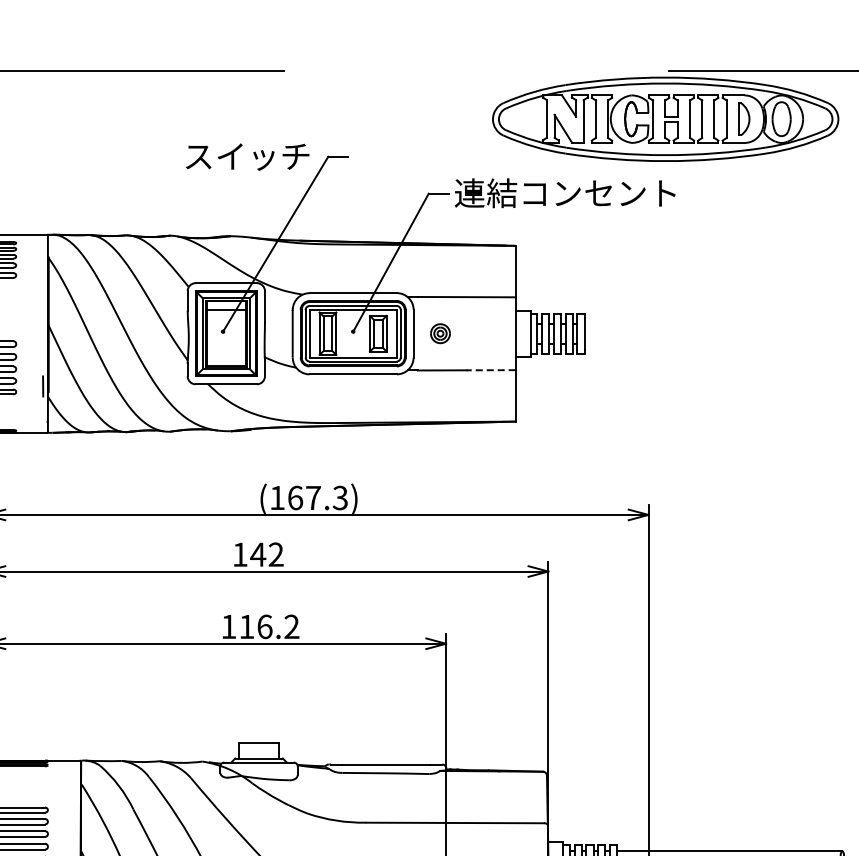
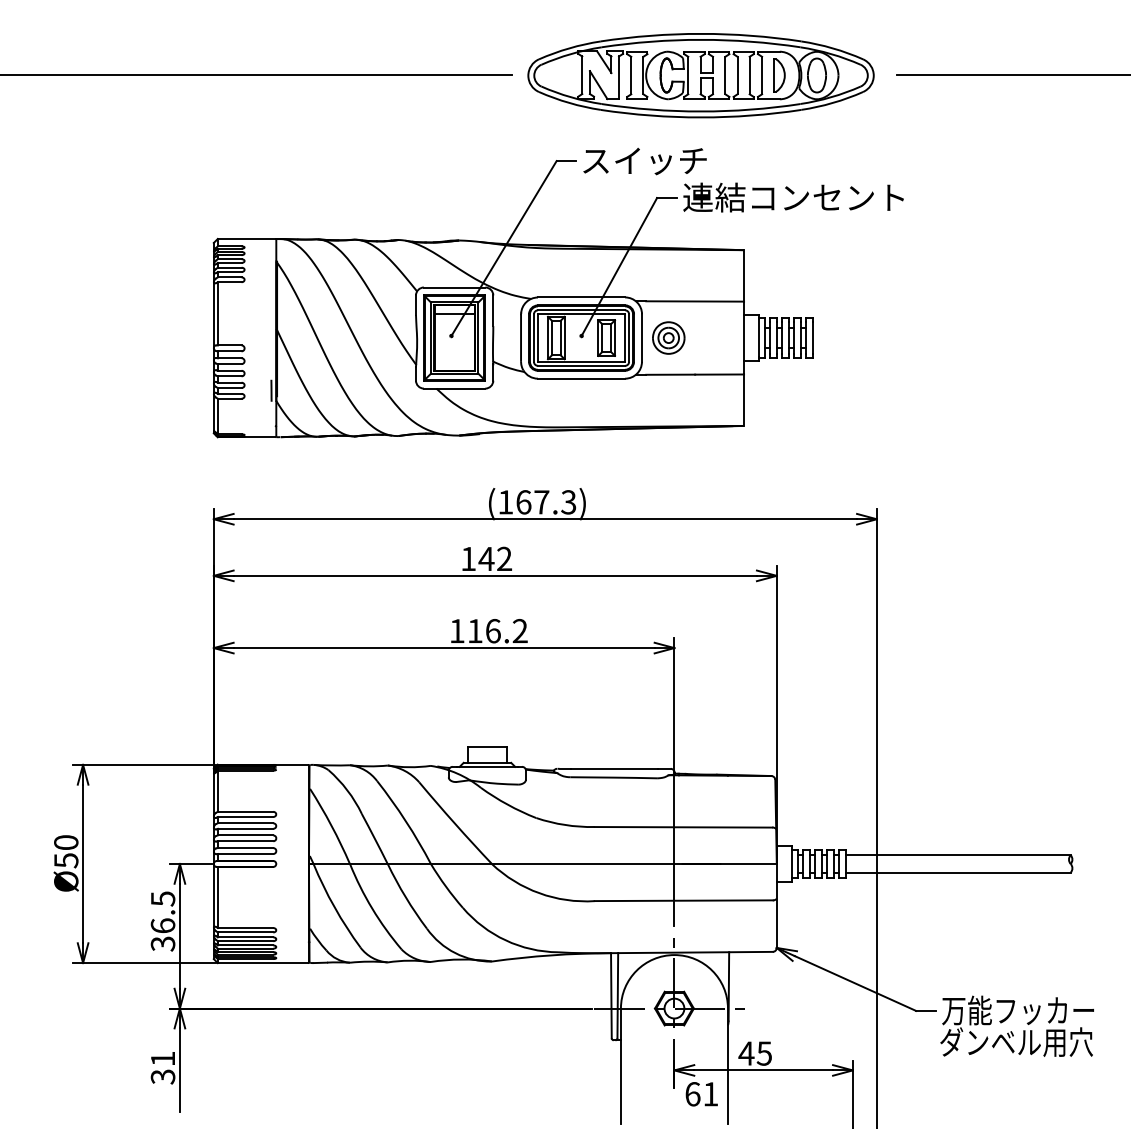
part: (665, 119) -> (700, 75), moved
text: (247, 157) -> (644, 161), moved
part: (440, 333) -> (668, 337), size x1.67
line: (491, 370) -> (719, 374), dashed -> solid

